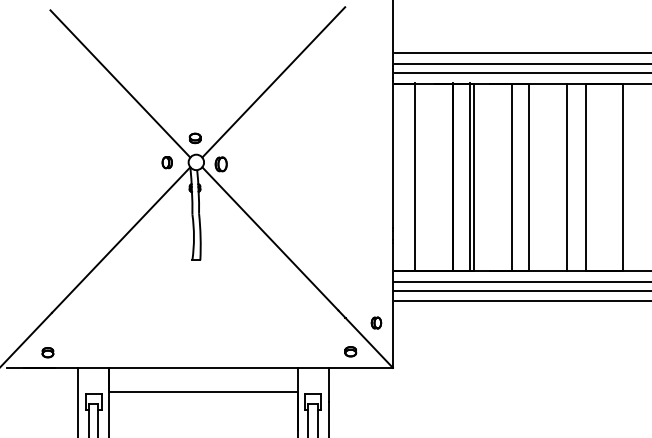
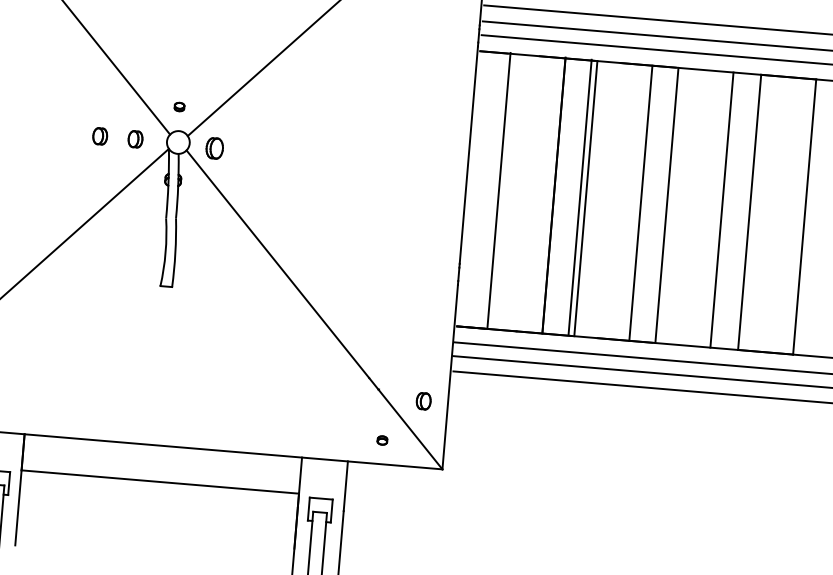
part: (194, 138) -> (178, 107), size x0.6
part: (142, 162) -> (99, 135), added
part: (350, 351) -> (381, 439), size x0.6

